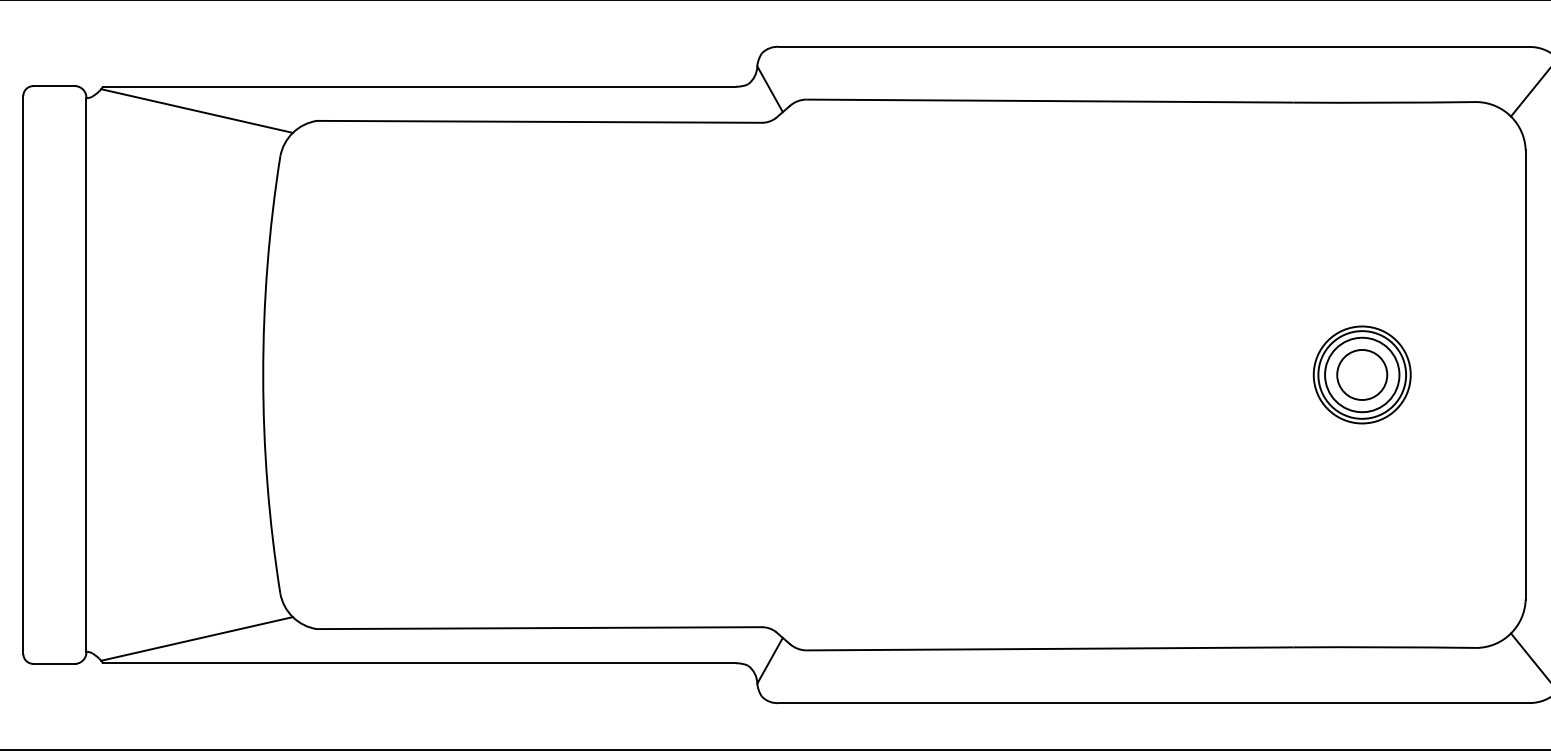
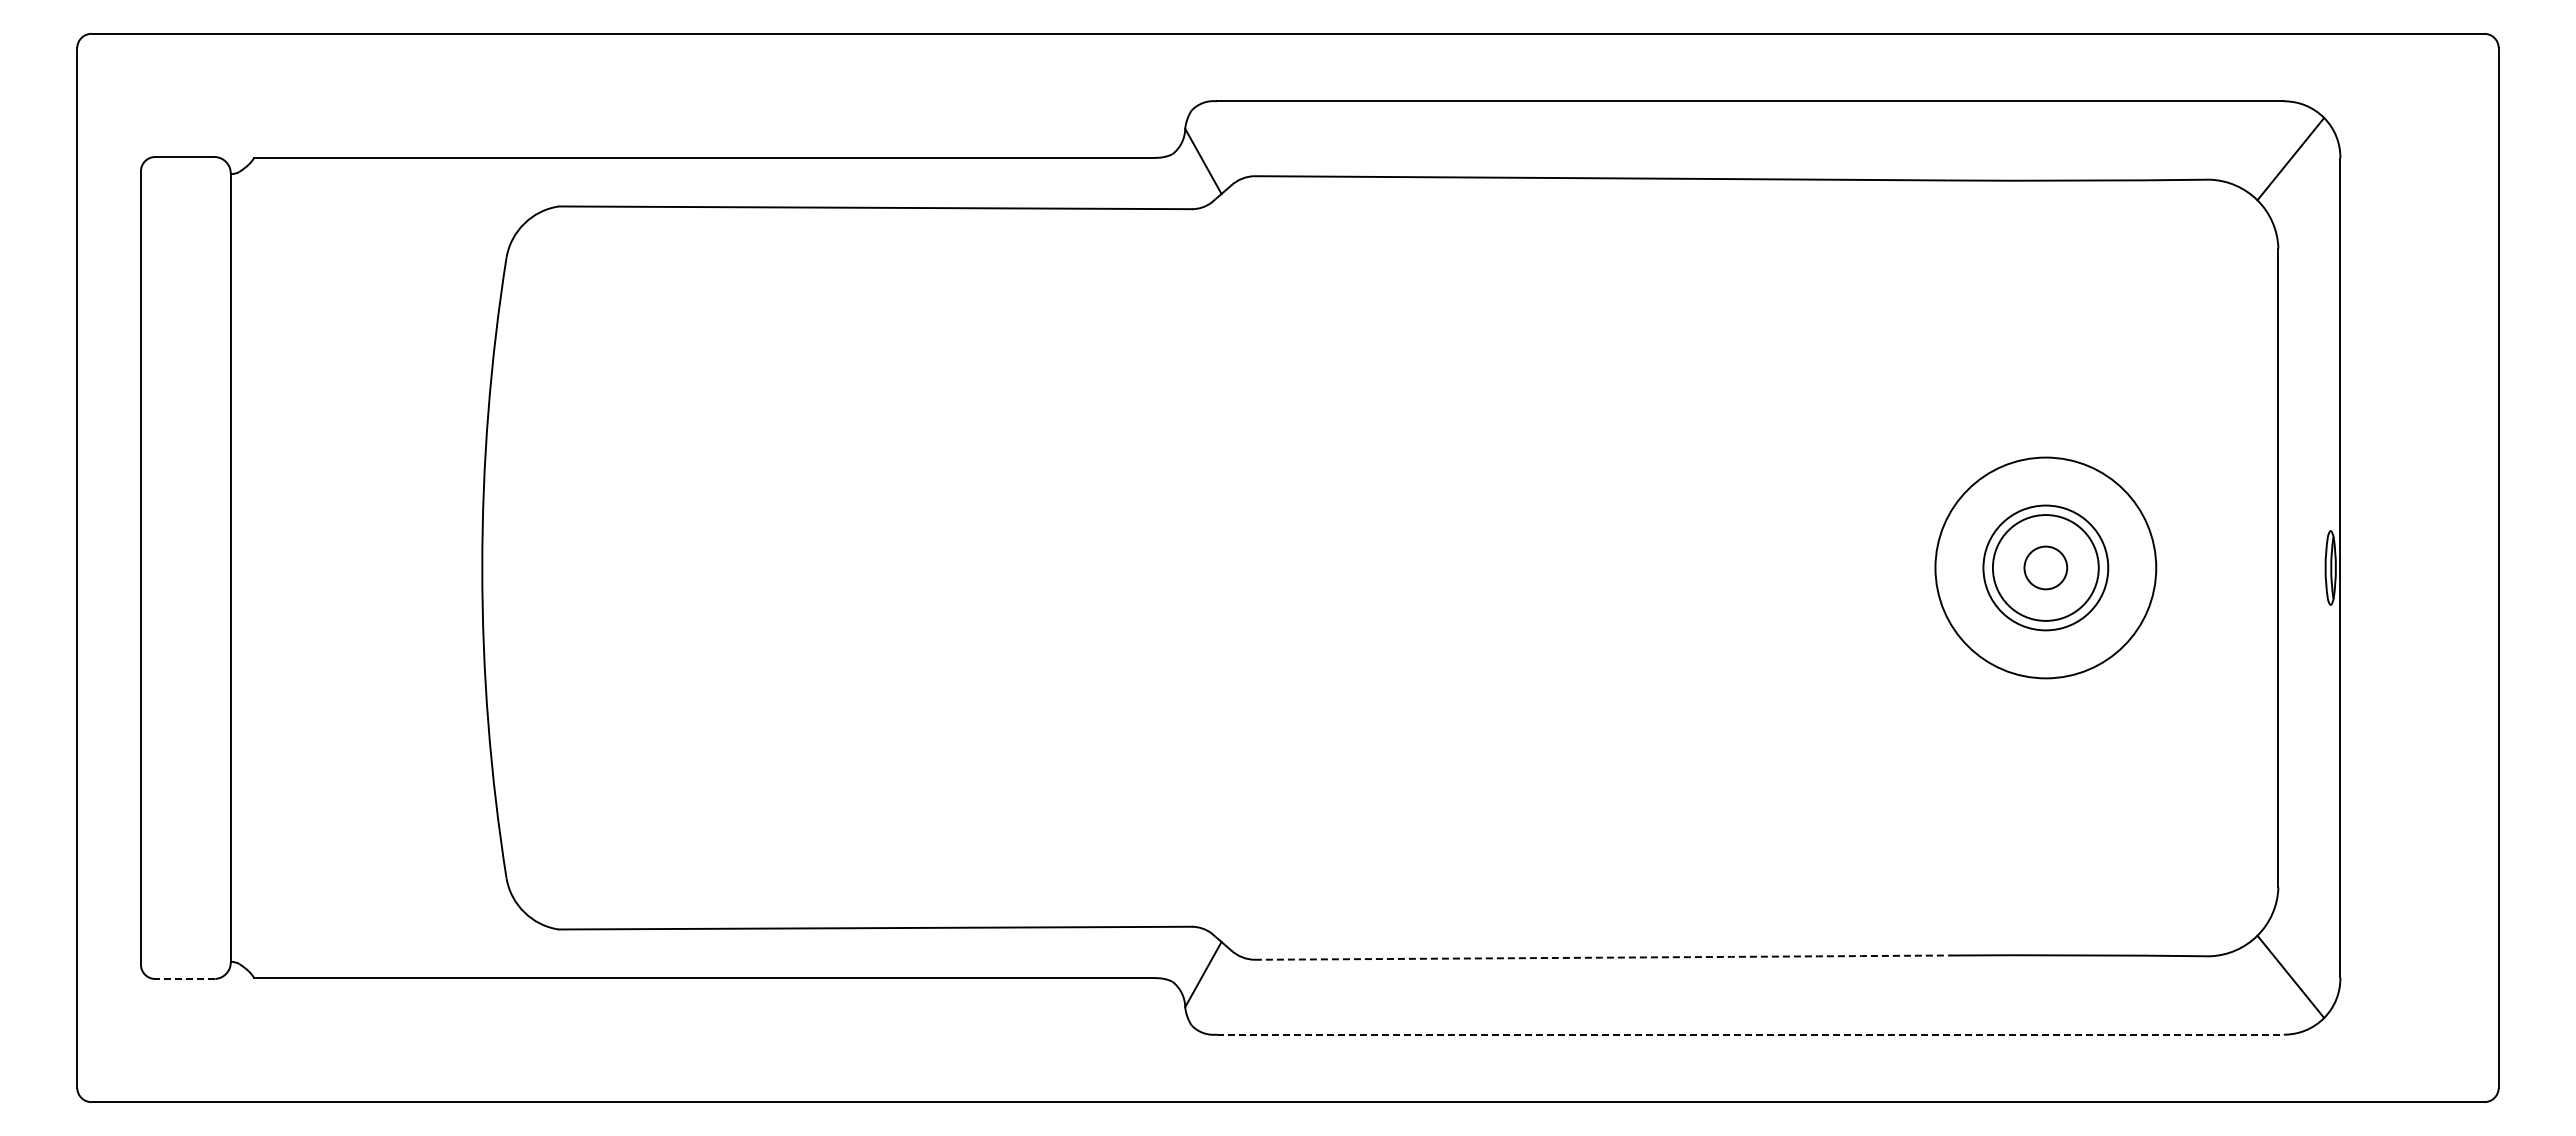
line: (196, 111) -> (387, 192), removed
circle: (1361, 374) -> (2045, 567), size x0.6
circle: (1361, 374) -> (2045, 567), size x1.6
line: (196, 638) -> (387, 943), removed
arc: (1049, 648) -> (1601, 957), solid -> dashed
line: (53, 663) -> (184, 978), solid -> dashed
line: (1154, 702) -> (1750, 1034), solid -> dashed

